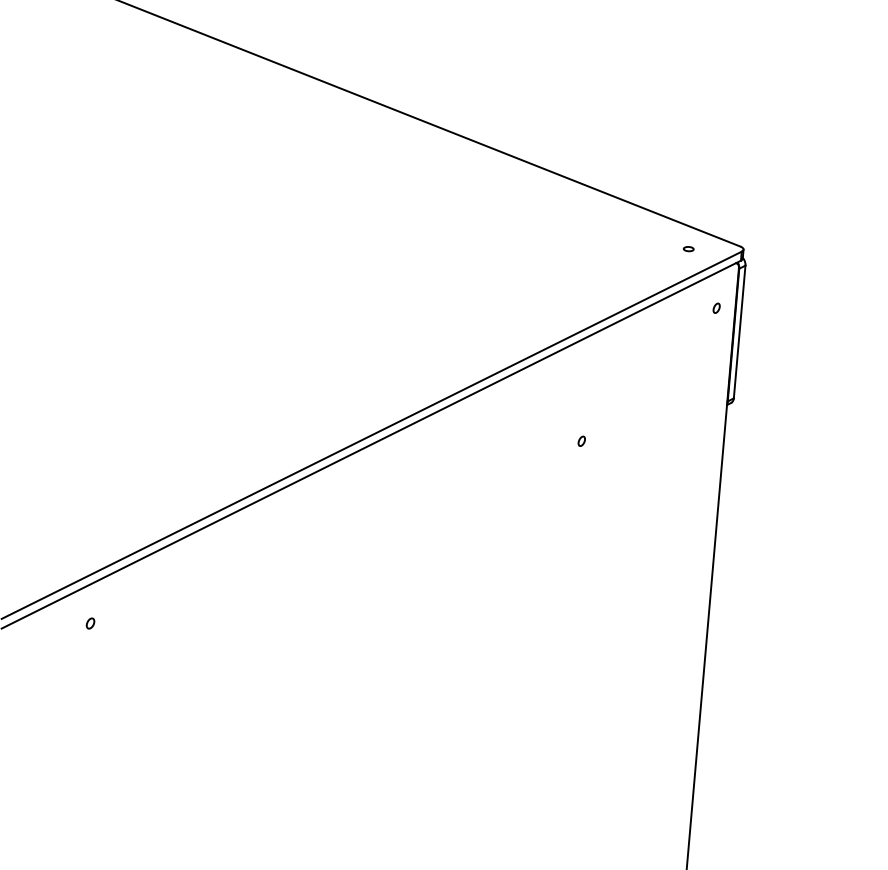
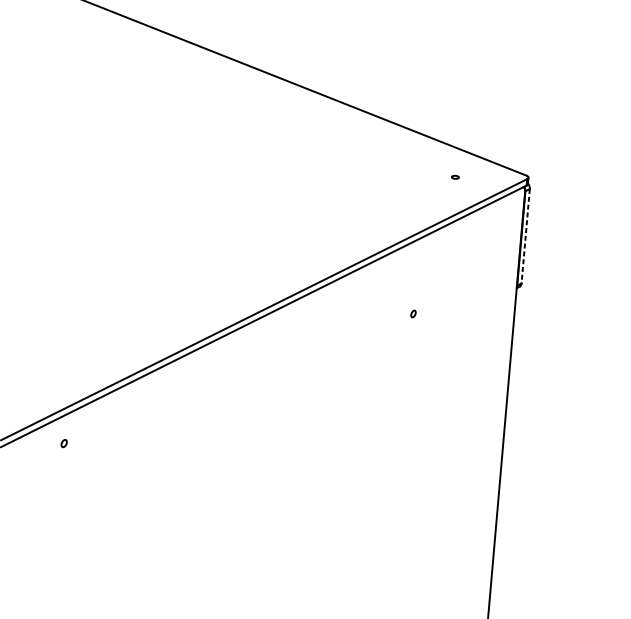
part: (688, 249) -> (455, 177), moved
part: (716, 307) -> (509, 218), removed
line: (739, 332) -> (525, 236), solid -> dashed

